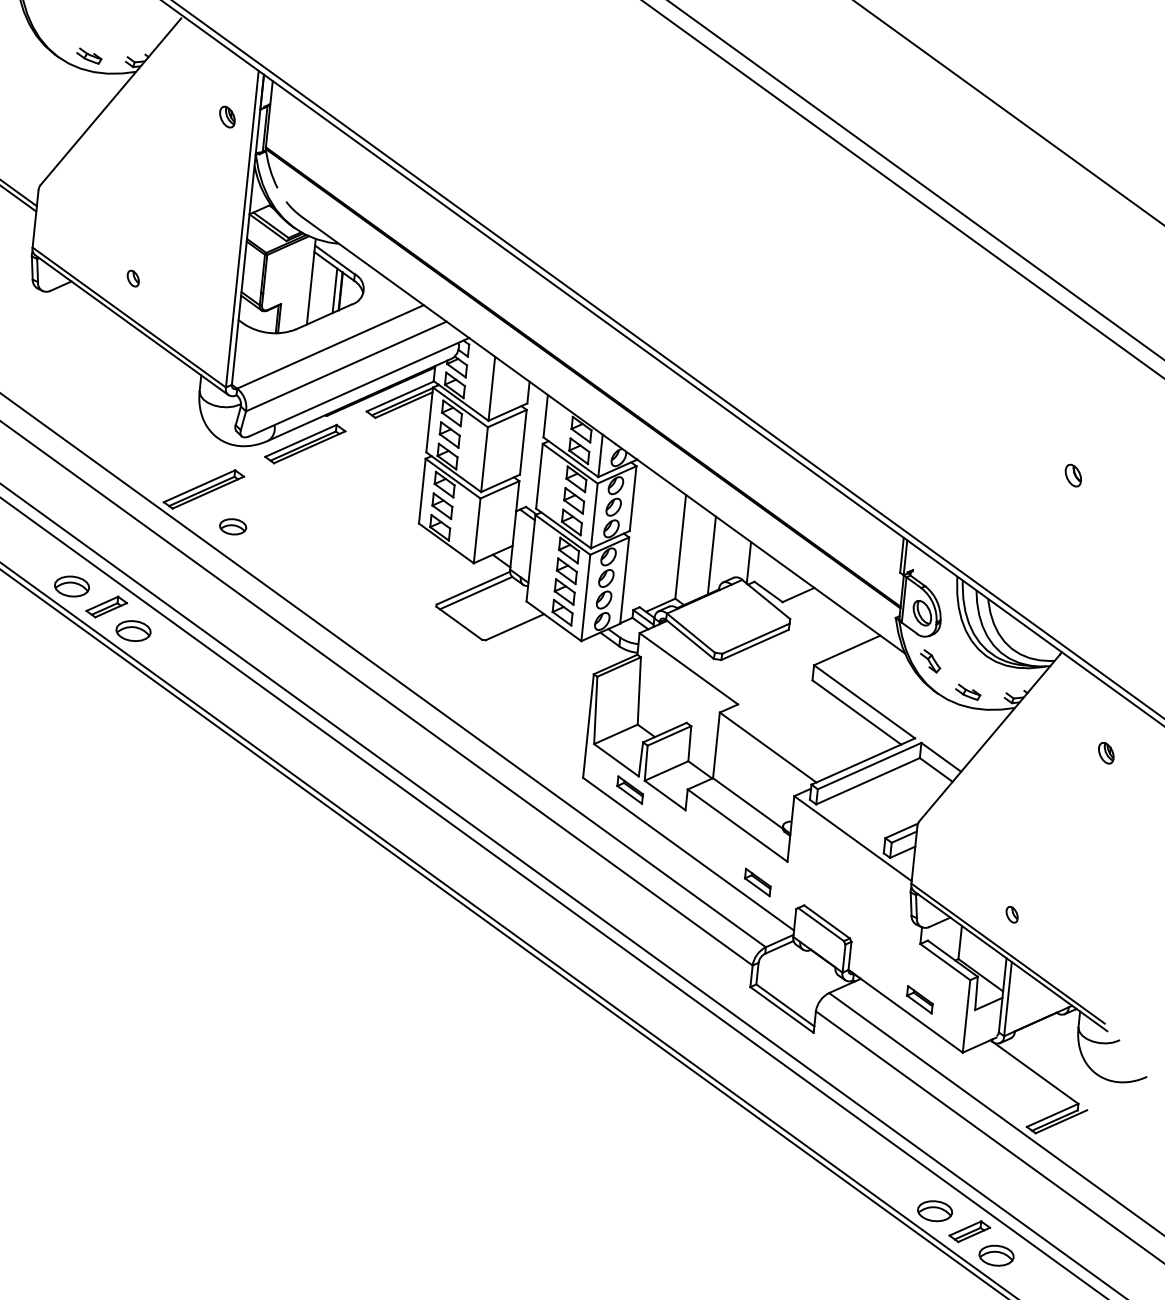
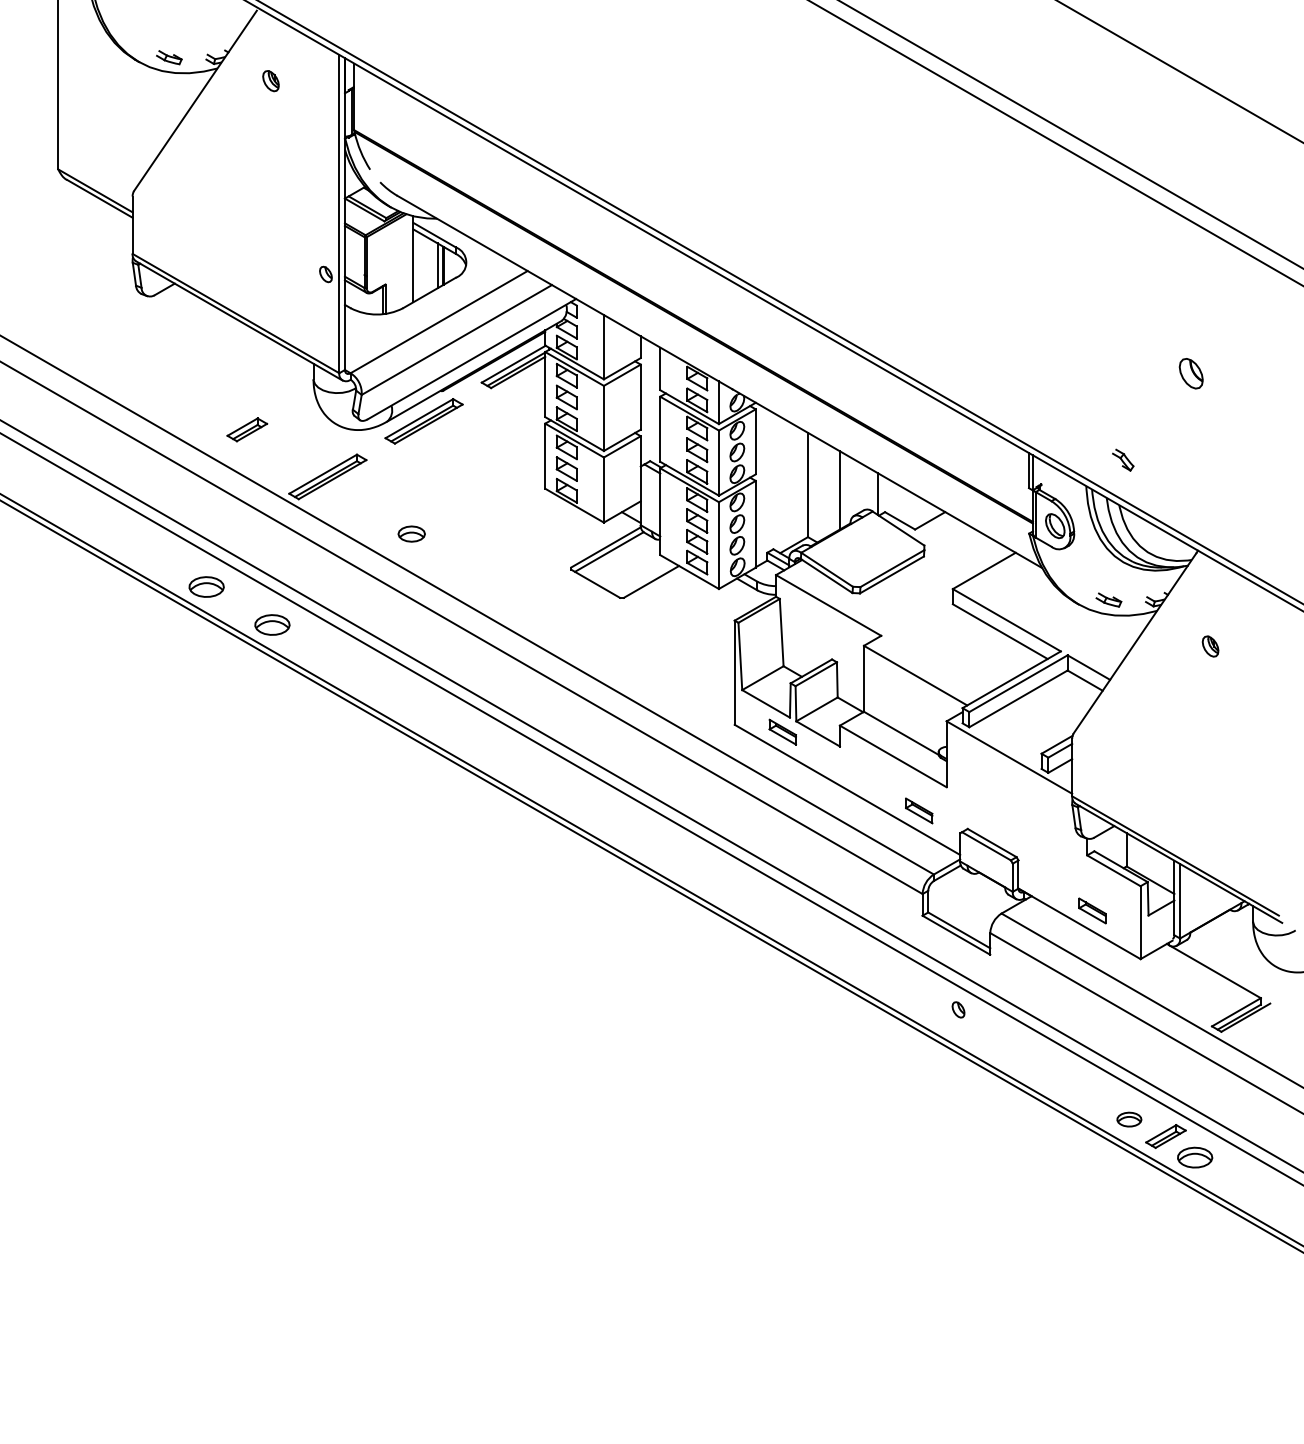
part: (226, 117) -> (270, 81), moved
part: (132, 278) -> (325, 274), moved
part: (1073, 475) -> (1191, 373), size x1.4
part: (232, 526) -> (411, 533), moved
part: (106, 606) -> (247, 429), moved
part: (930, 660) -> (1123, 459), moved
part: (1106, 753) -> (1210, 646), moved
part: (1012, 914) -> (958, 1009), moved
part: (935, 1211) -> (1129, 1119), size x0.7

